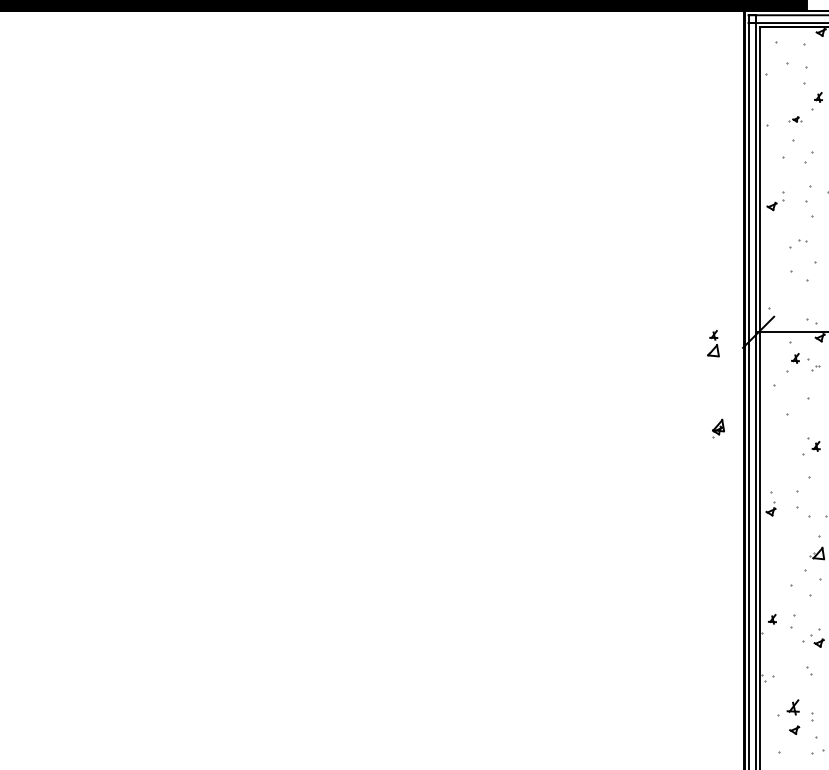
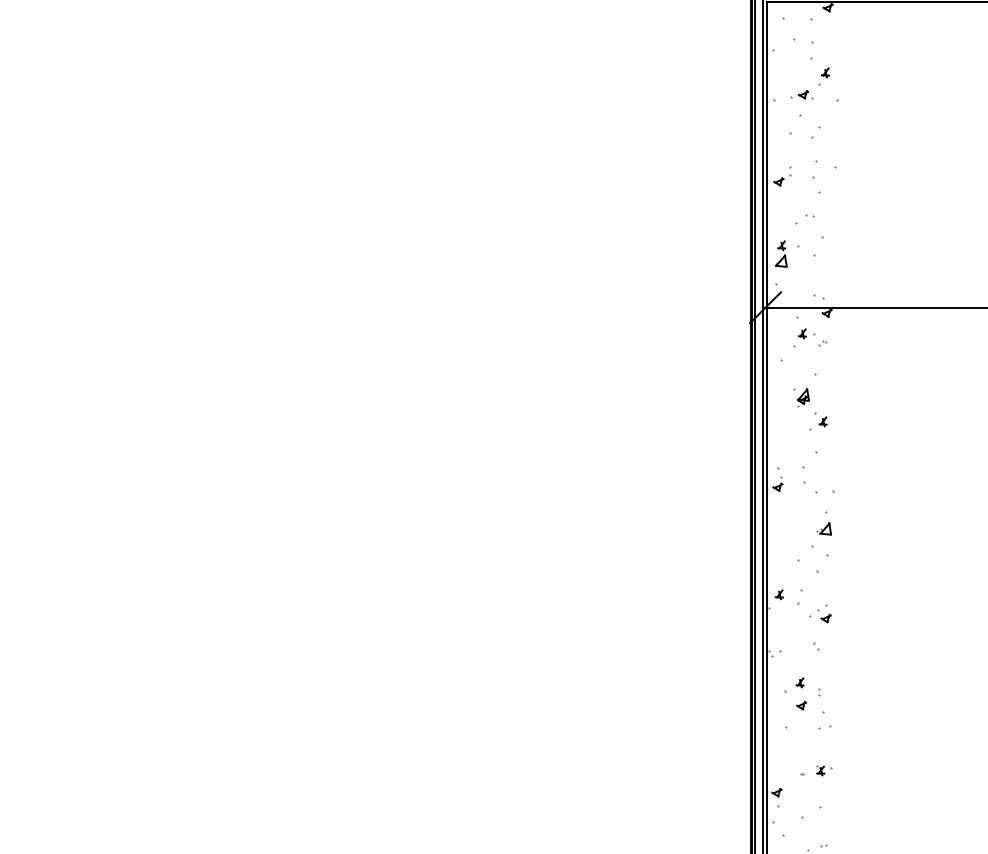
part: (794, 119) -> (801, 94), size x1.67
part: (713, 343) -> (781, 253), moved
part: (718, 428) -> (803, 397), moved
part: (792, 707) -> (799, 682), size x0.62

